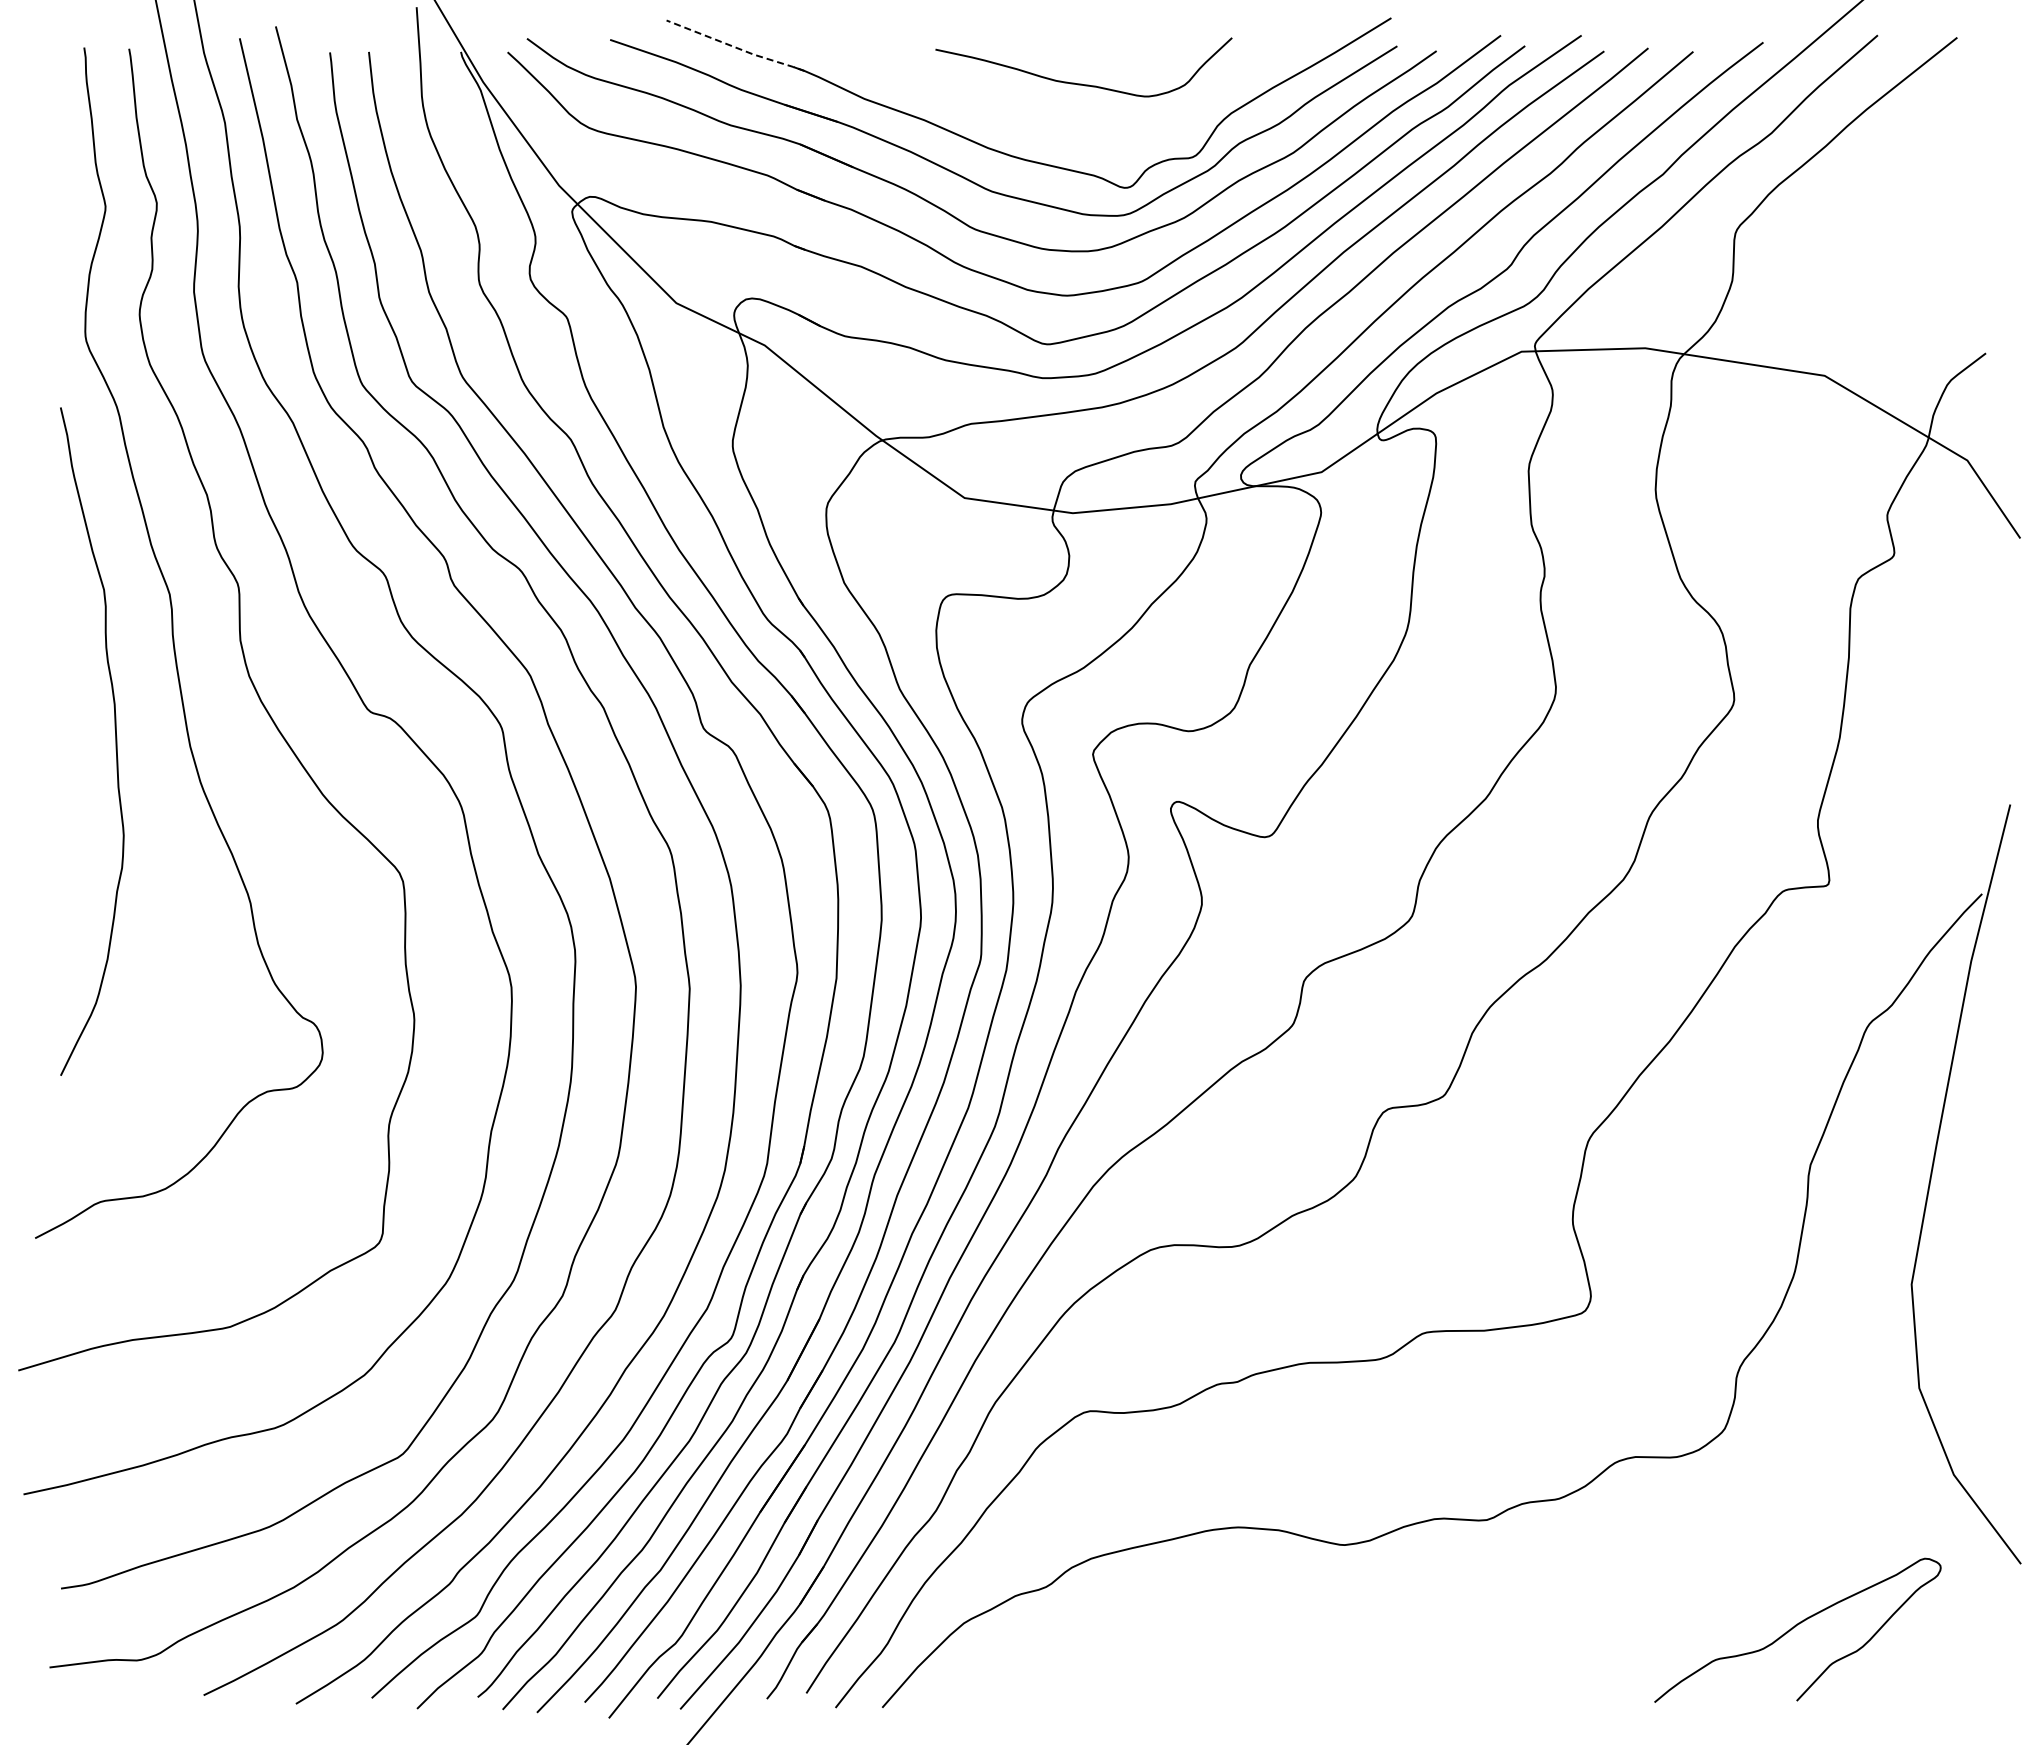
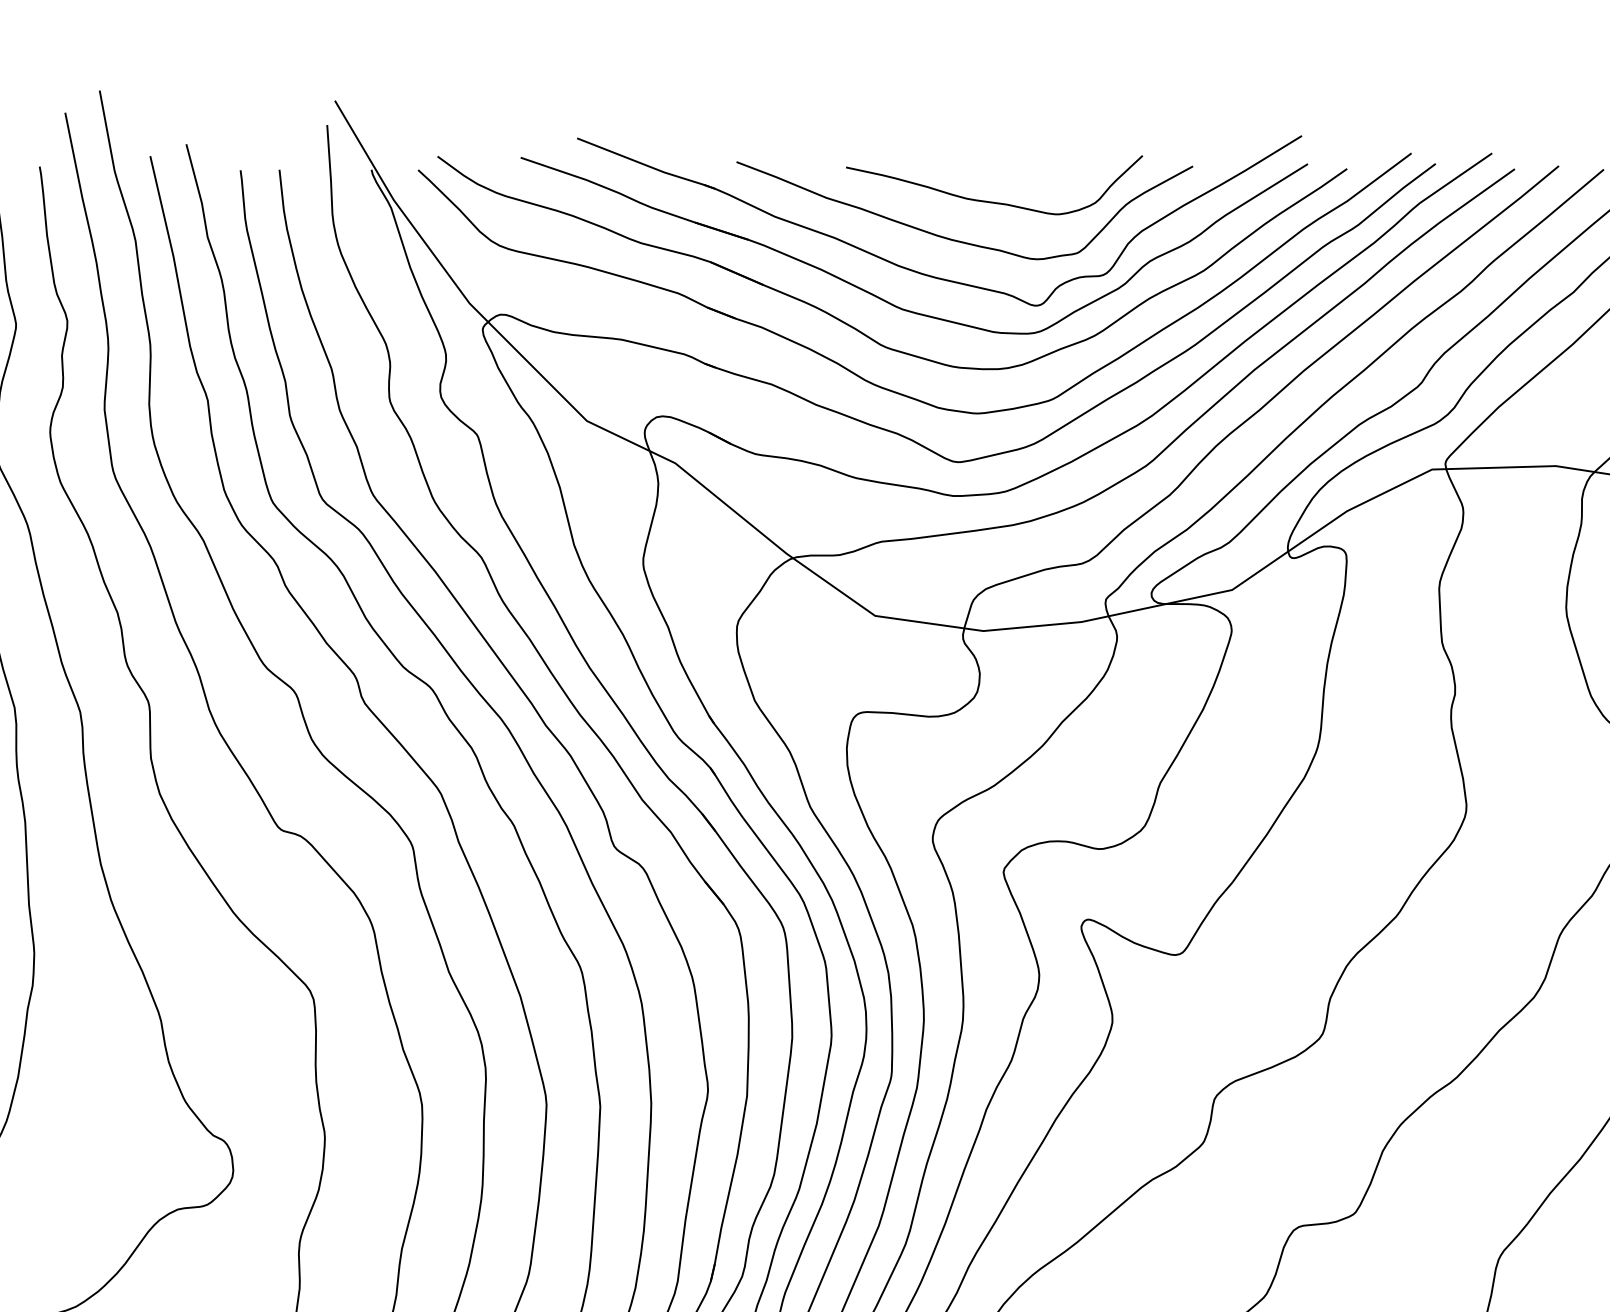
line: (736, 47) -> (647, 165), dashed -> solid
curve: (1044, 121) -> (955, 239), added

